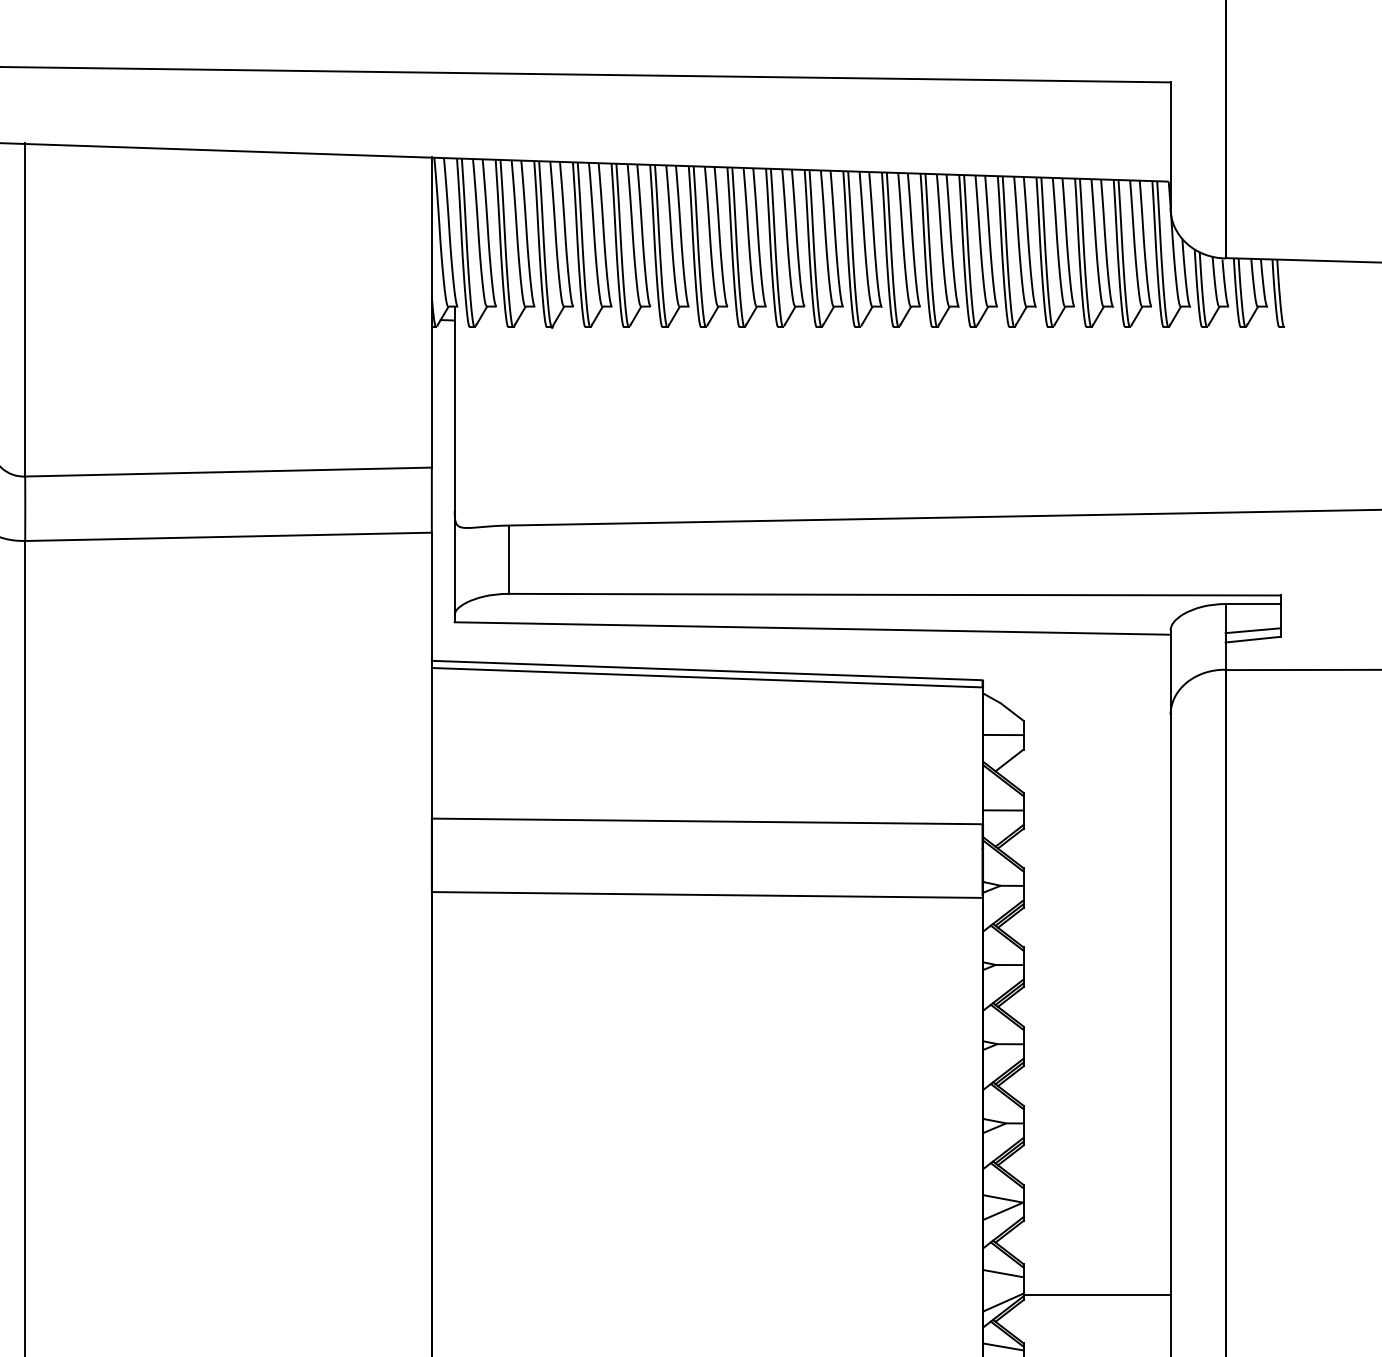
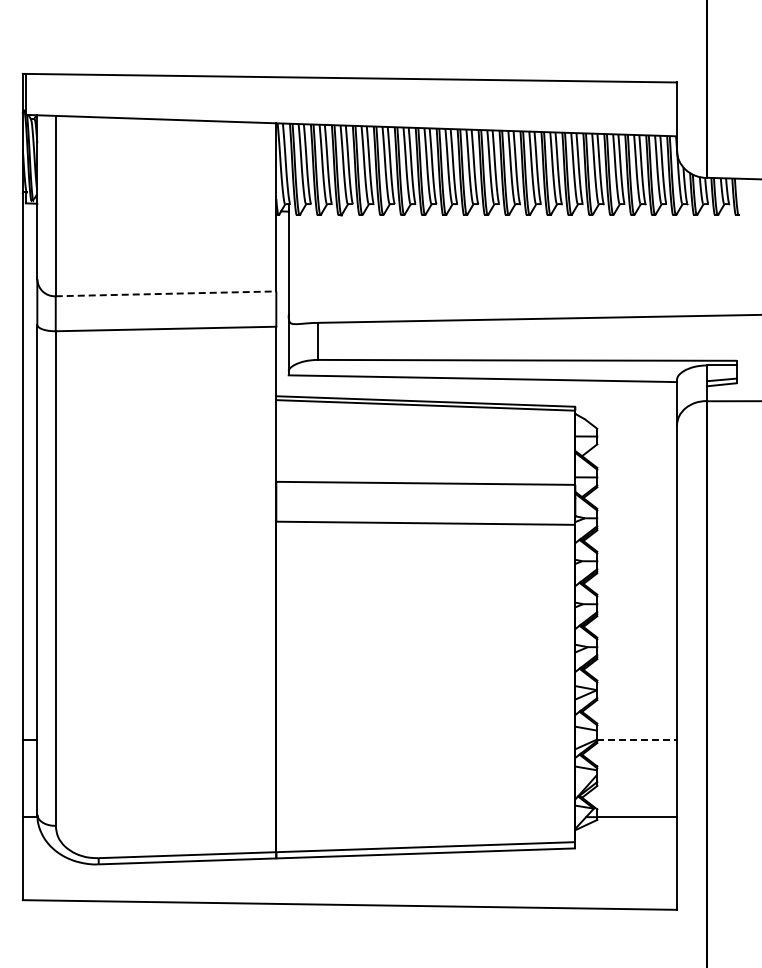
line: (229, 471) -> (166, 293), solid -> dashed
line: (1097, 1295) -> (637, 740), solid -> dashed

